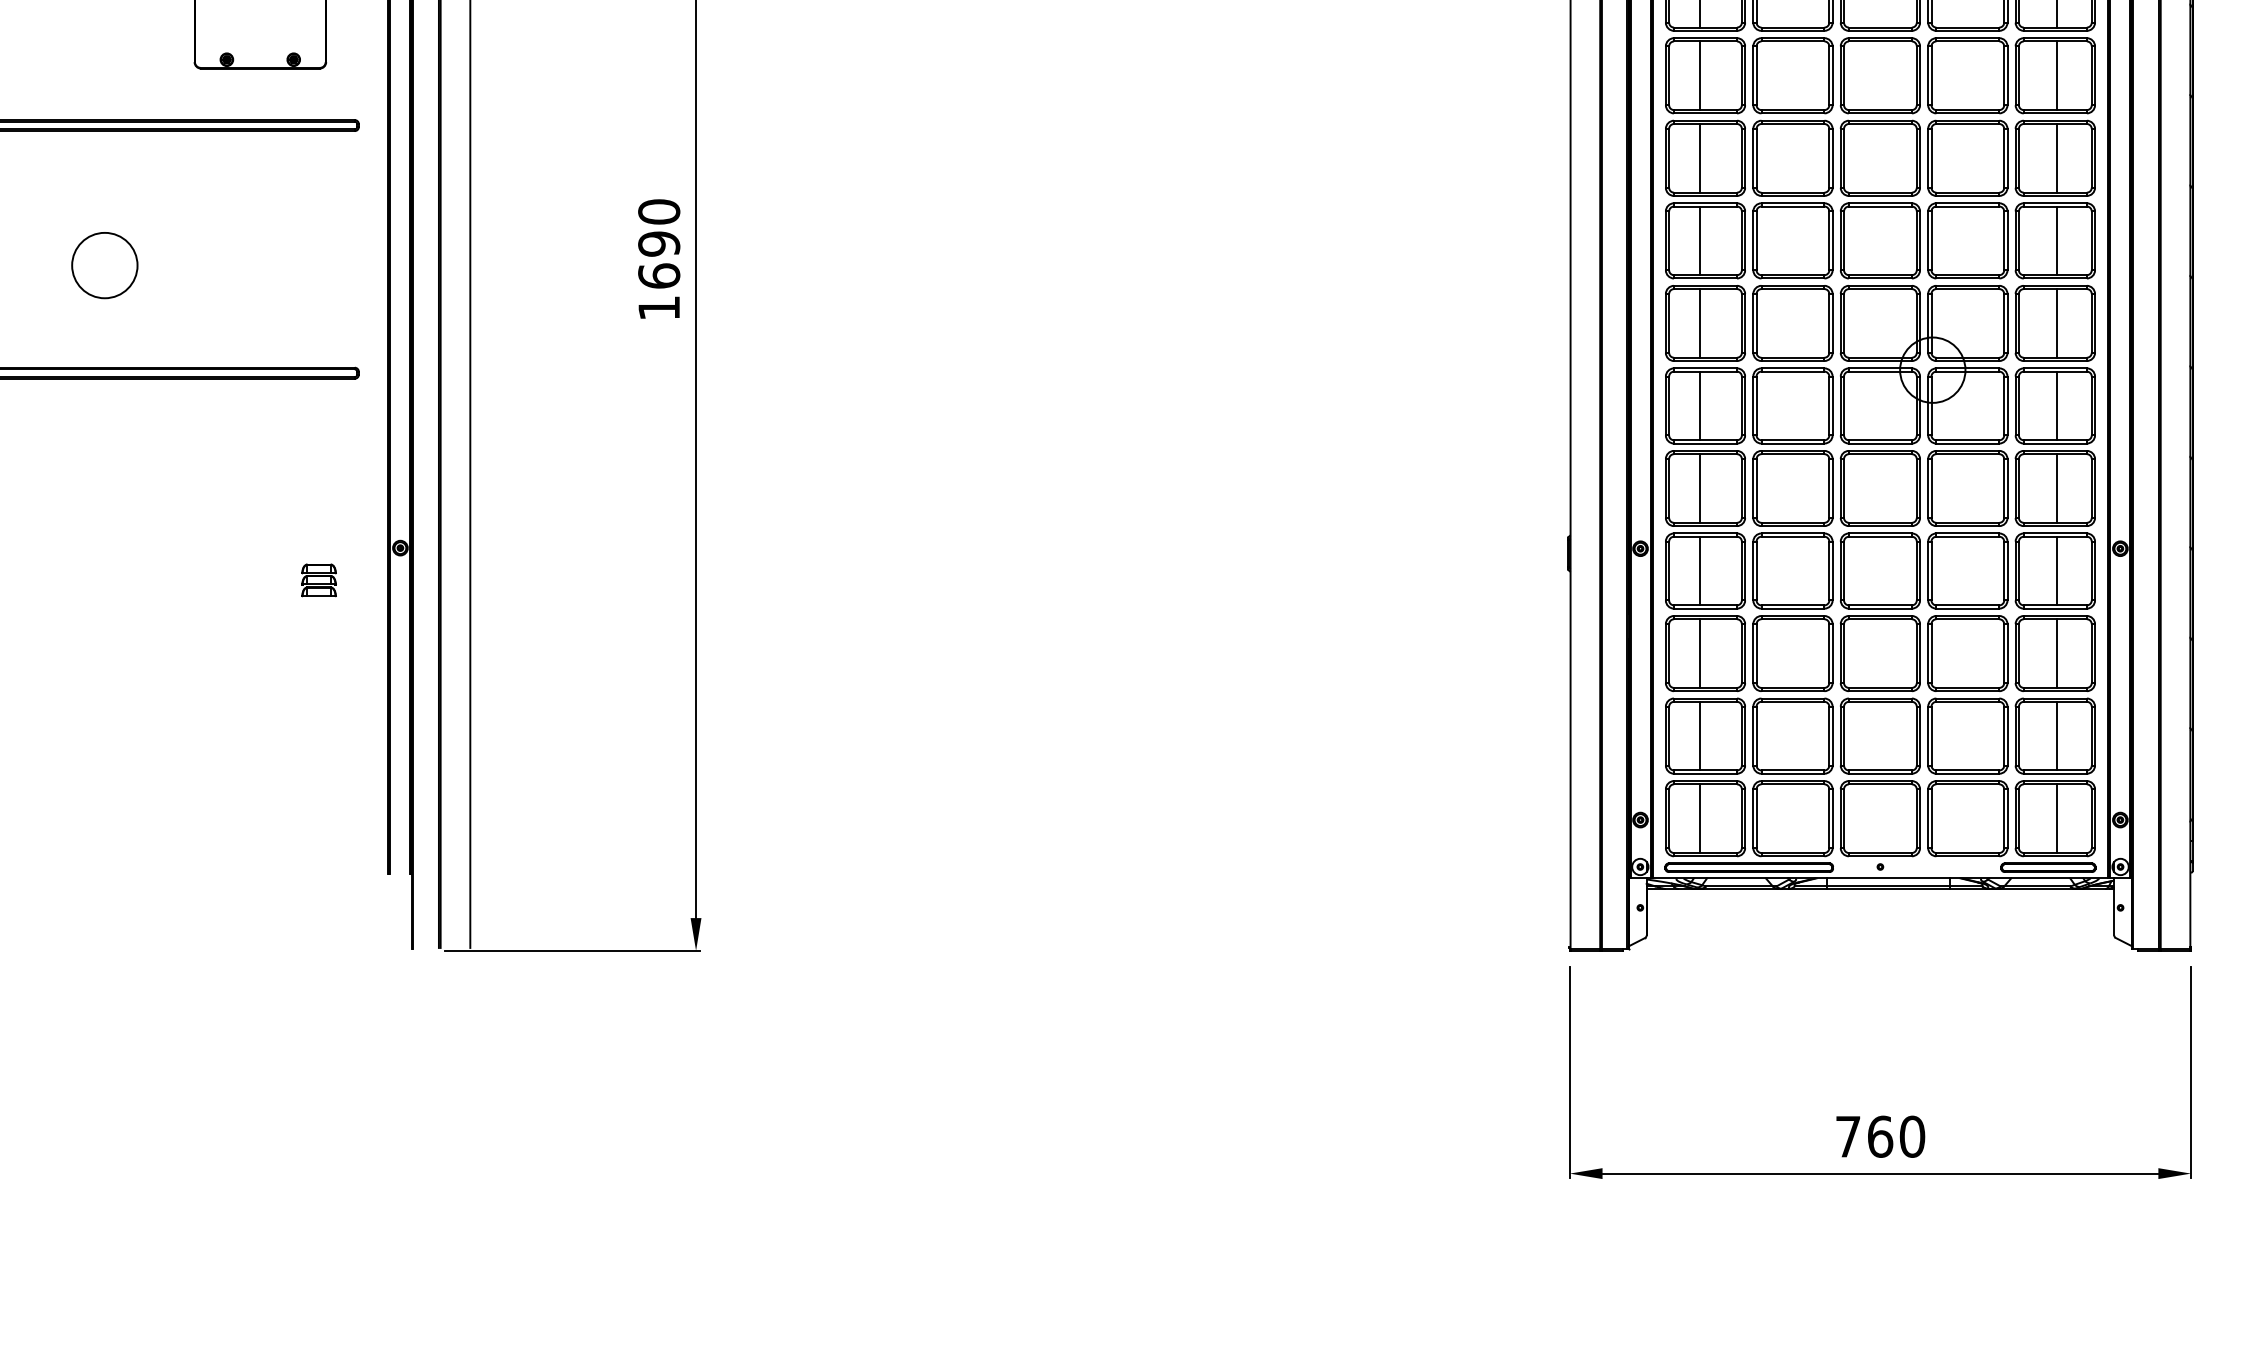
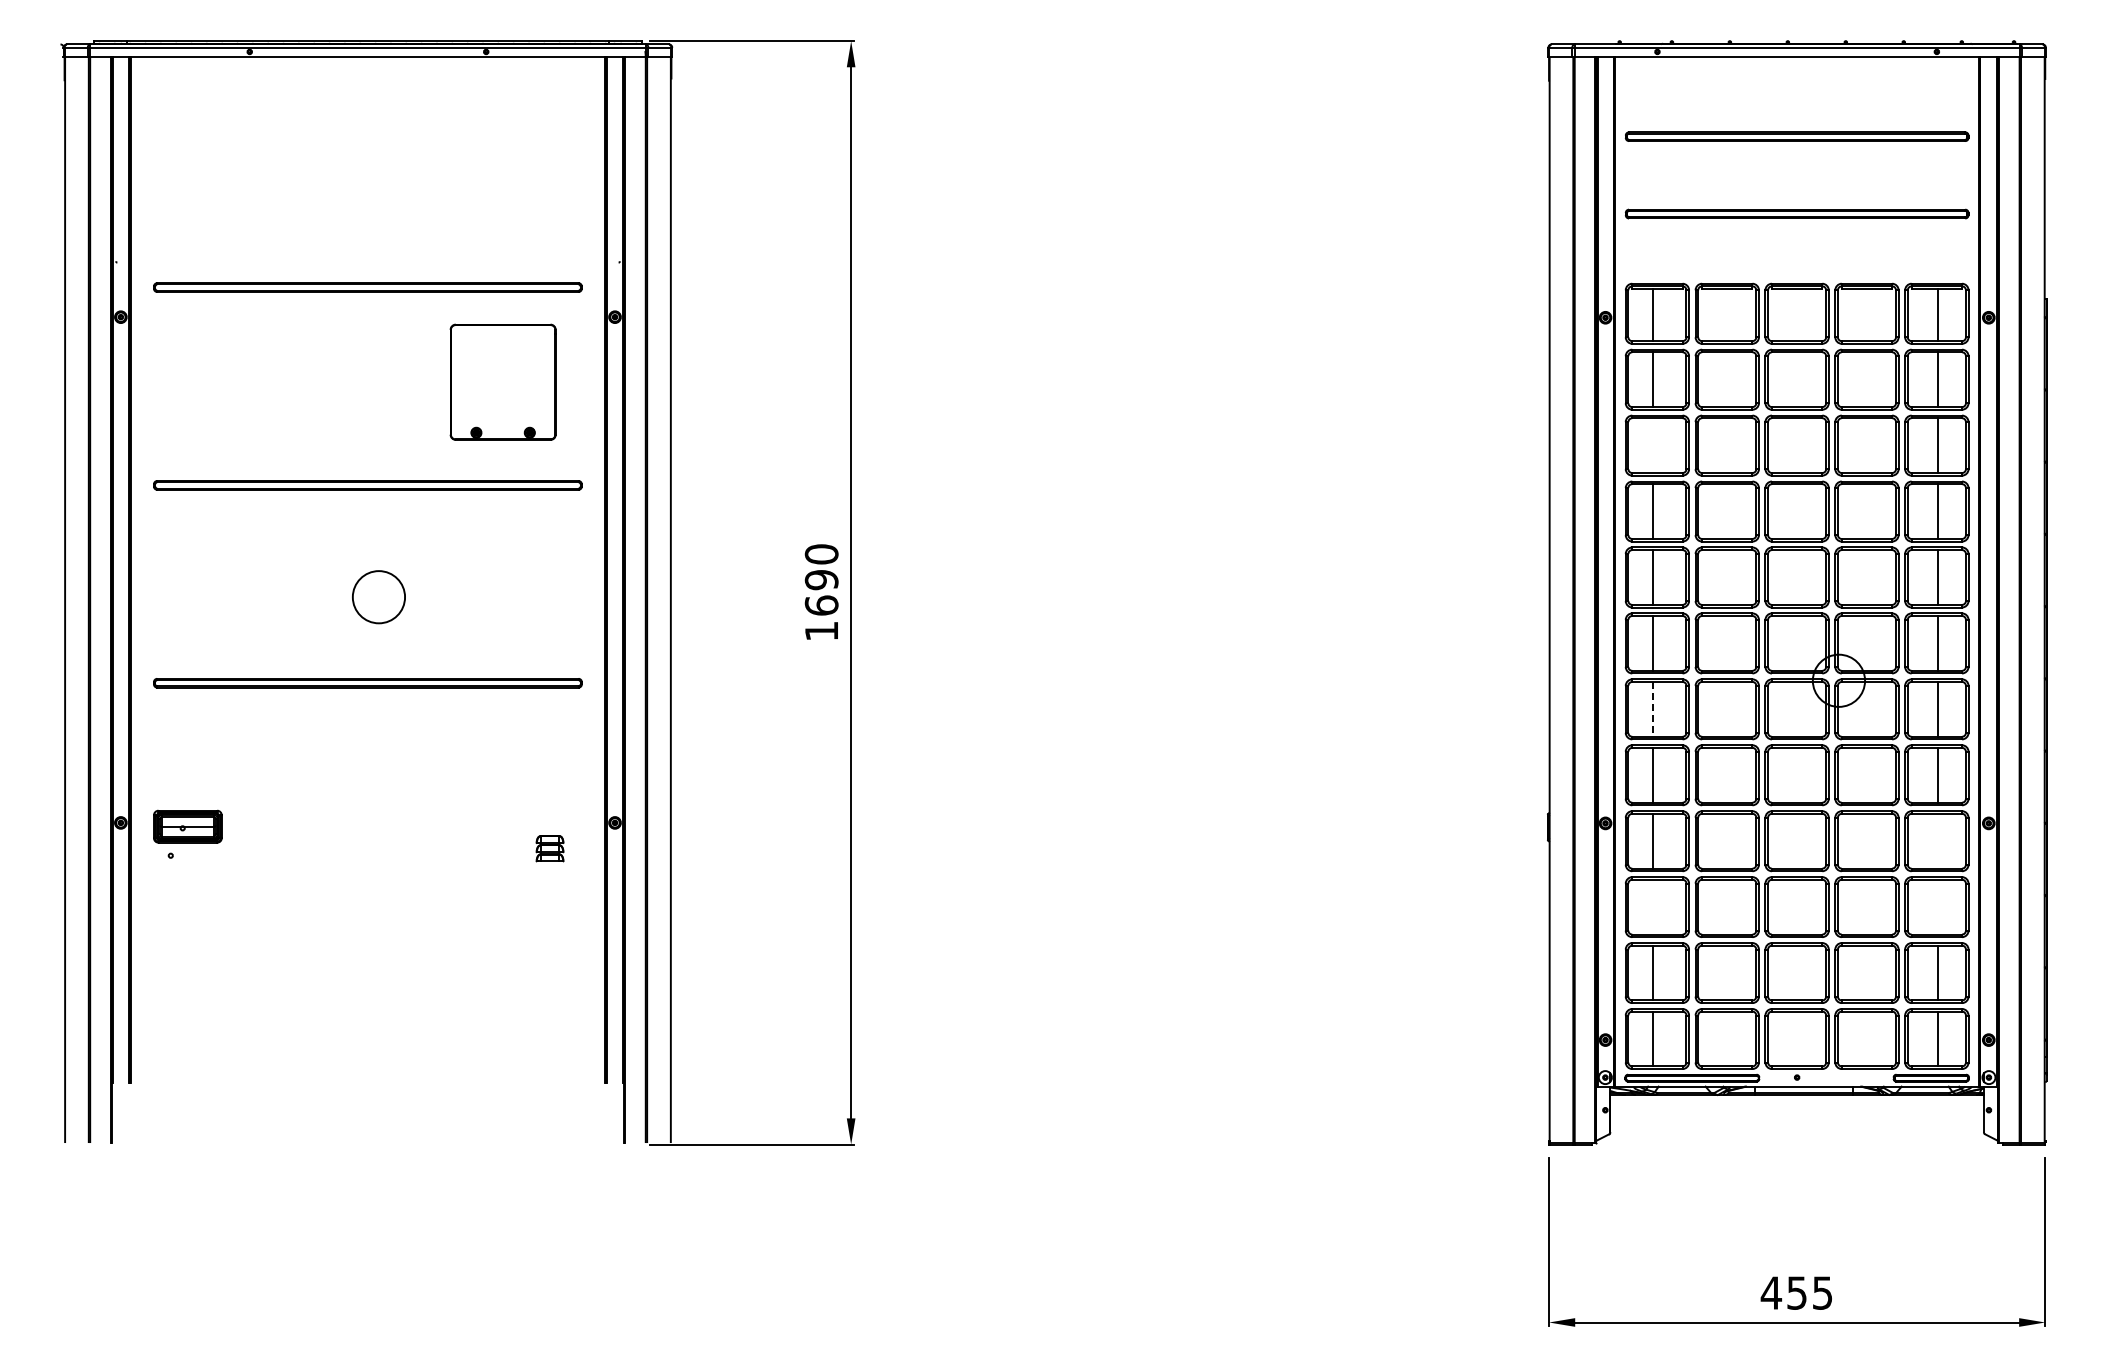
line: (1700, 75) -> (1653, 445), removed
line: (1700, 406) -> (1653, 709), solid -> dashed
line: (2057, 570) -> (1938, 840), removed
line: (1700, 652) -> (1653, 906), removed
line: (2057, 652) -> (1938, 906), removed
text: (1879, 1136) -> (1796, 1292), 760 -> 455

